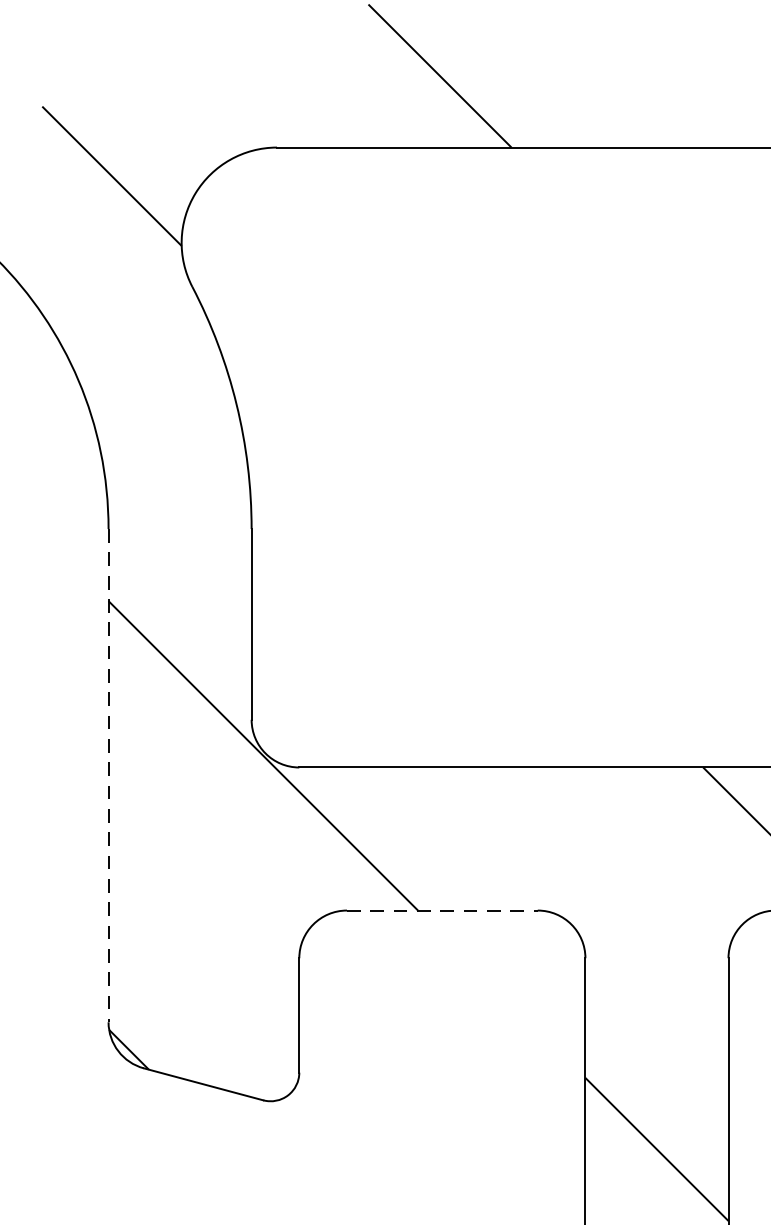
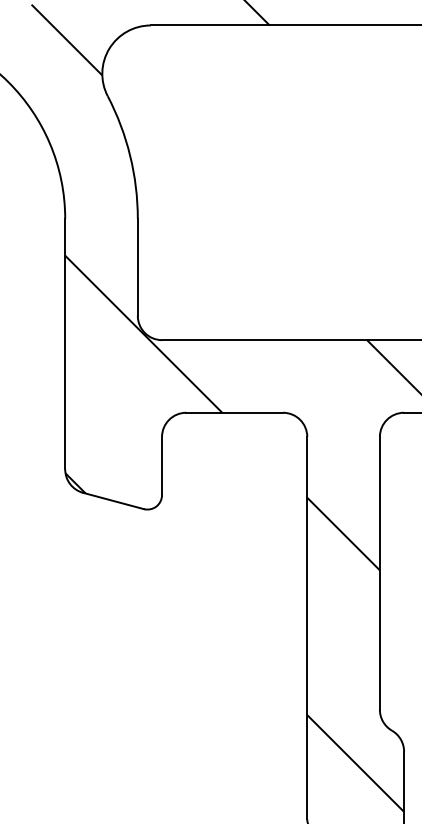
line: (109, 776) -> (65, 344), dashed -> solid
line: (444, 910) -> (235, 412), dashed -> solid

